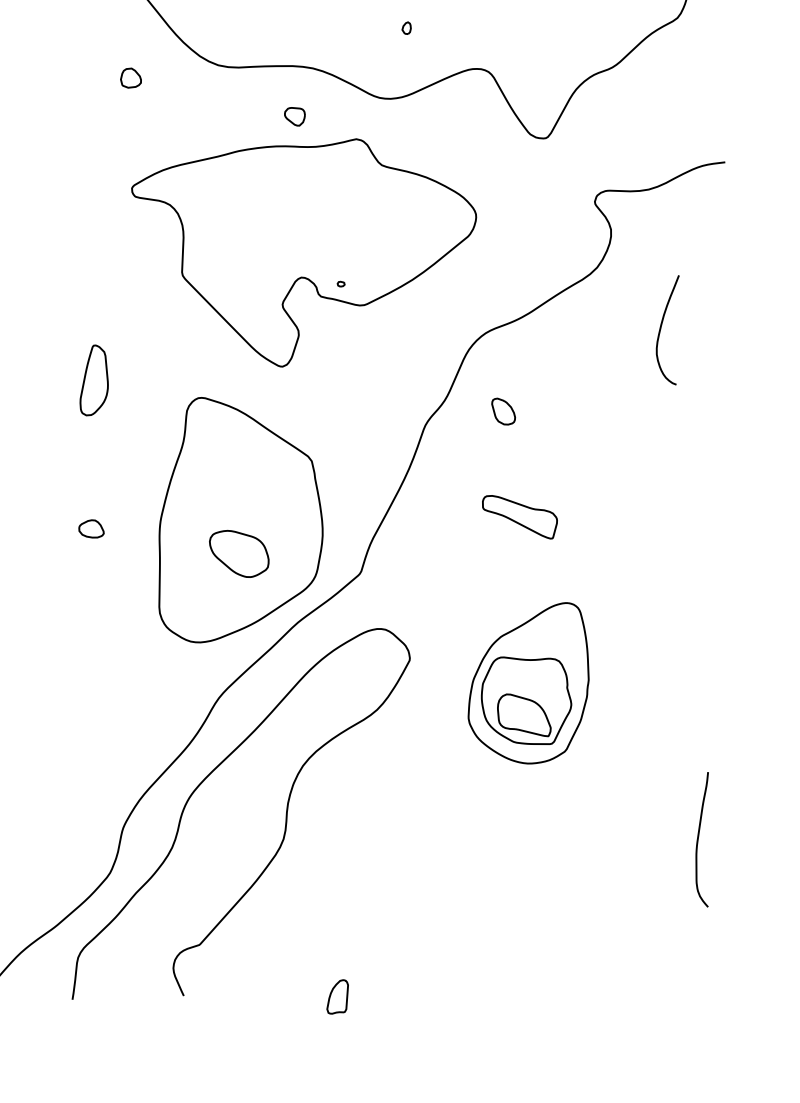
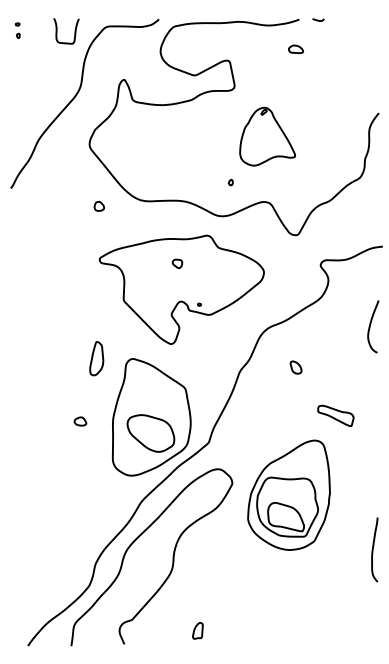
part: (294, 115) -> (177, 263), moved
curve: (663, 325) -> (371, 324), moved
part: (93, 380) -> (96, 358), moved
part: (502, 411) -> (295, 367), moved
part: (519, 516) -> (335, 415), moved
part: (238, 554) -> (150, 433), size x1.67
part: (527, 681) -> (288, 494), size x1.43
curve: (699, 839) -> (373, 549), moved
part: (336, 996) -> (197, 630), moved

